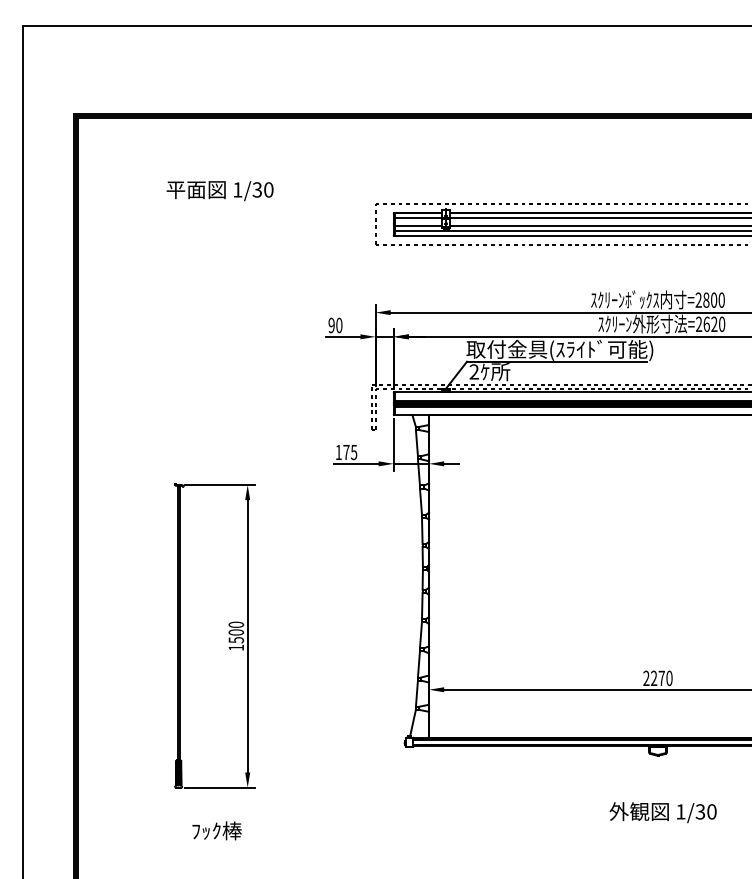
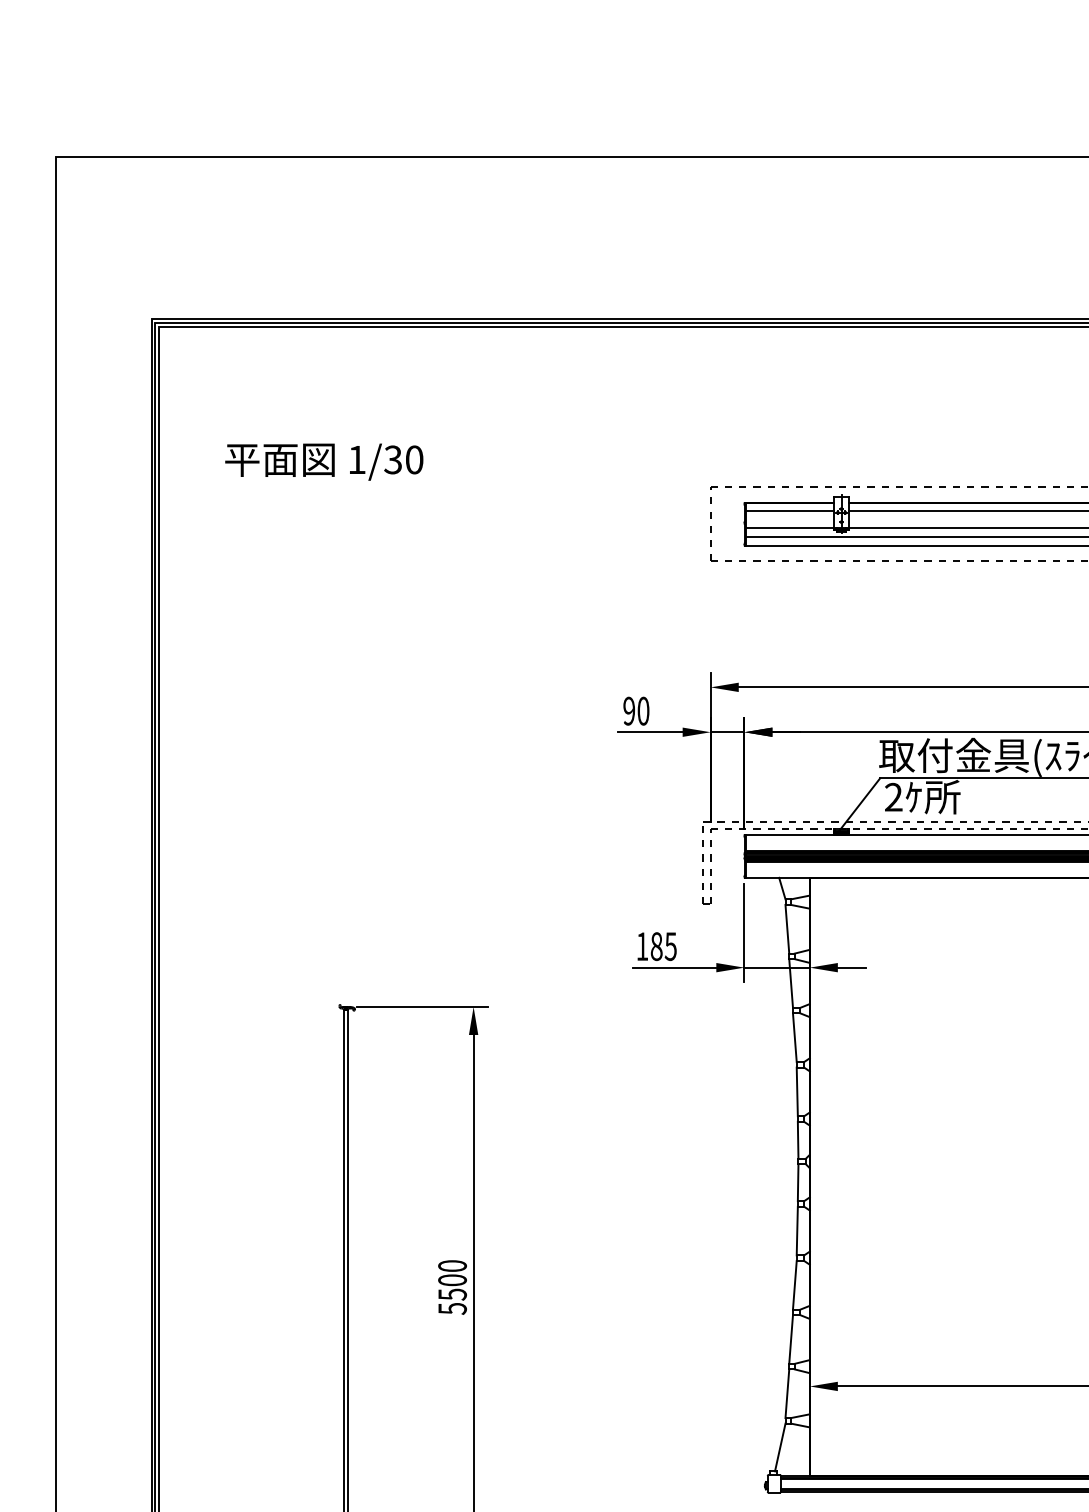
text: (219, 191) -> (323, 462), moved
text: (346, 452) -> (656, 946), 175 -> 185
text: (236, 647) -> (452, 1308), 1500 -> 5500

